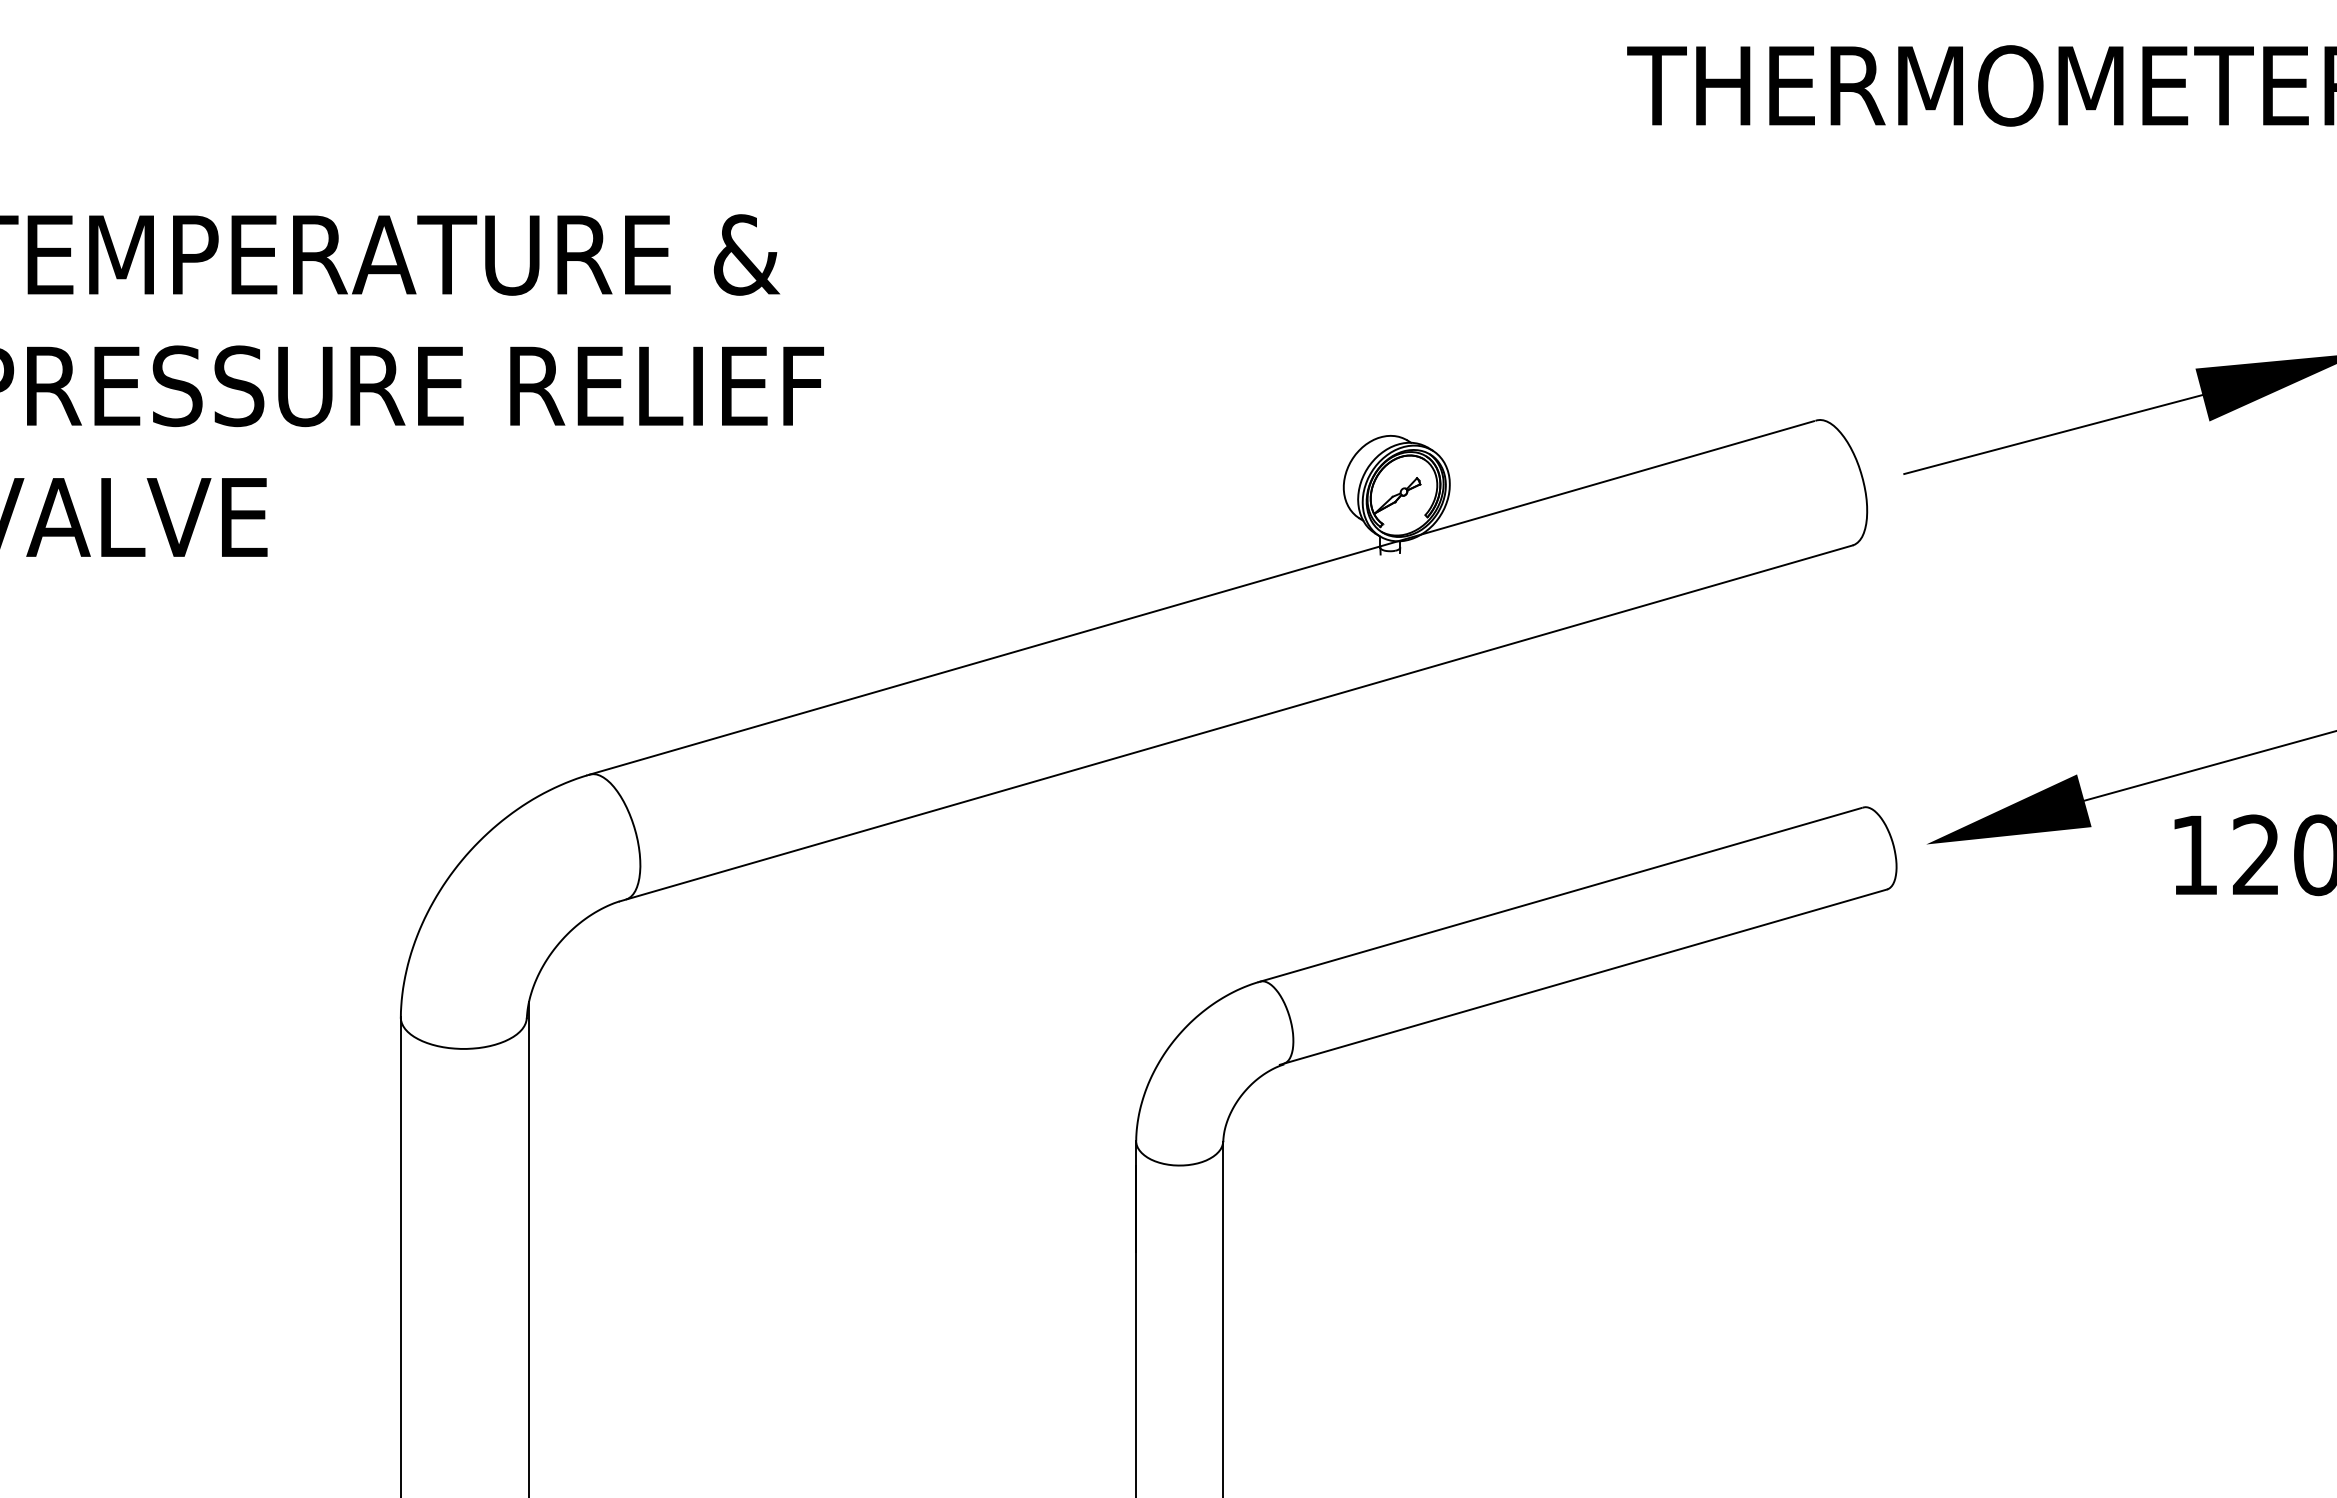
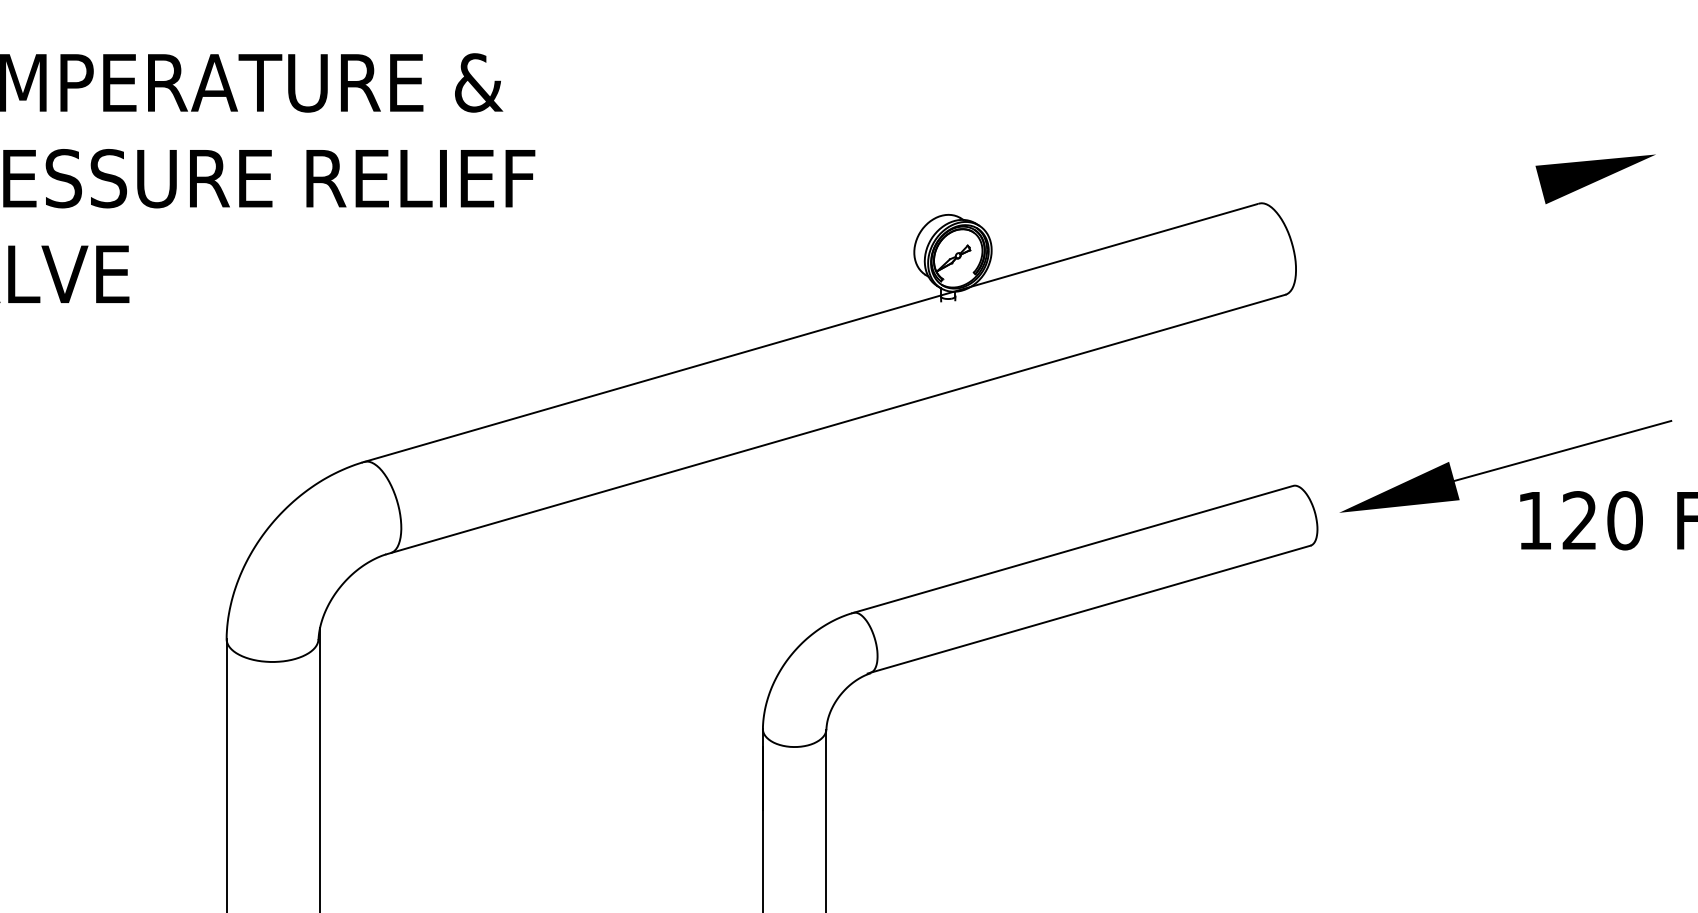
line: (2053, 434) -> (1431, 213), removed

